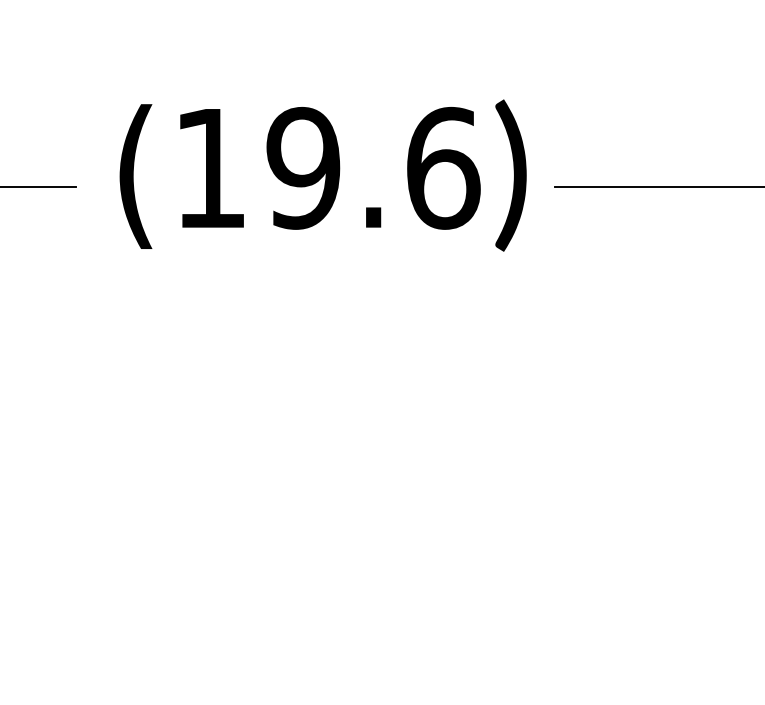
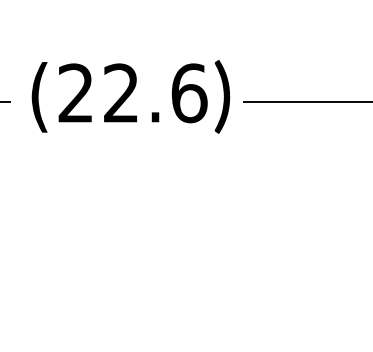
text: (256, 168) -> (98, 93), (19.6 -> (22.6

